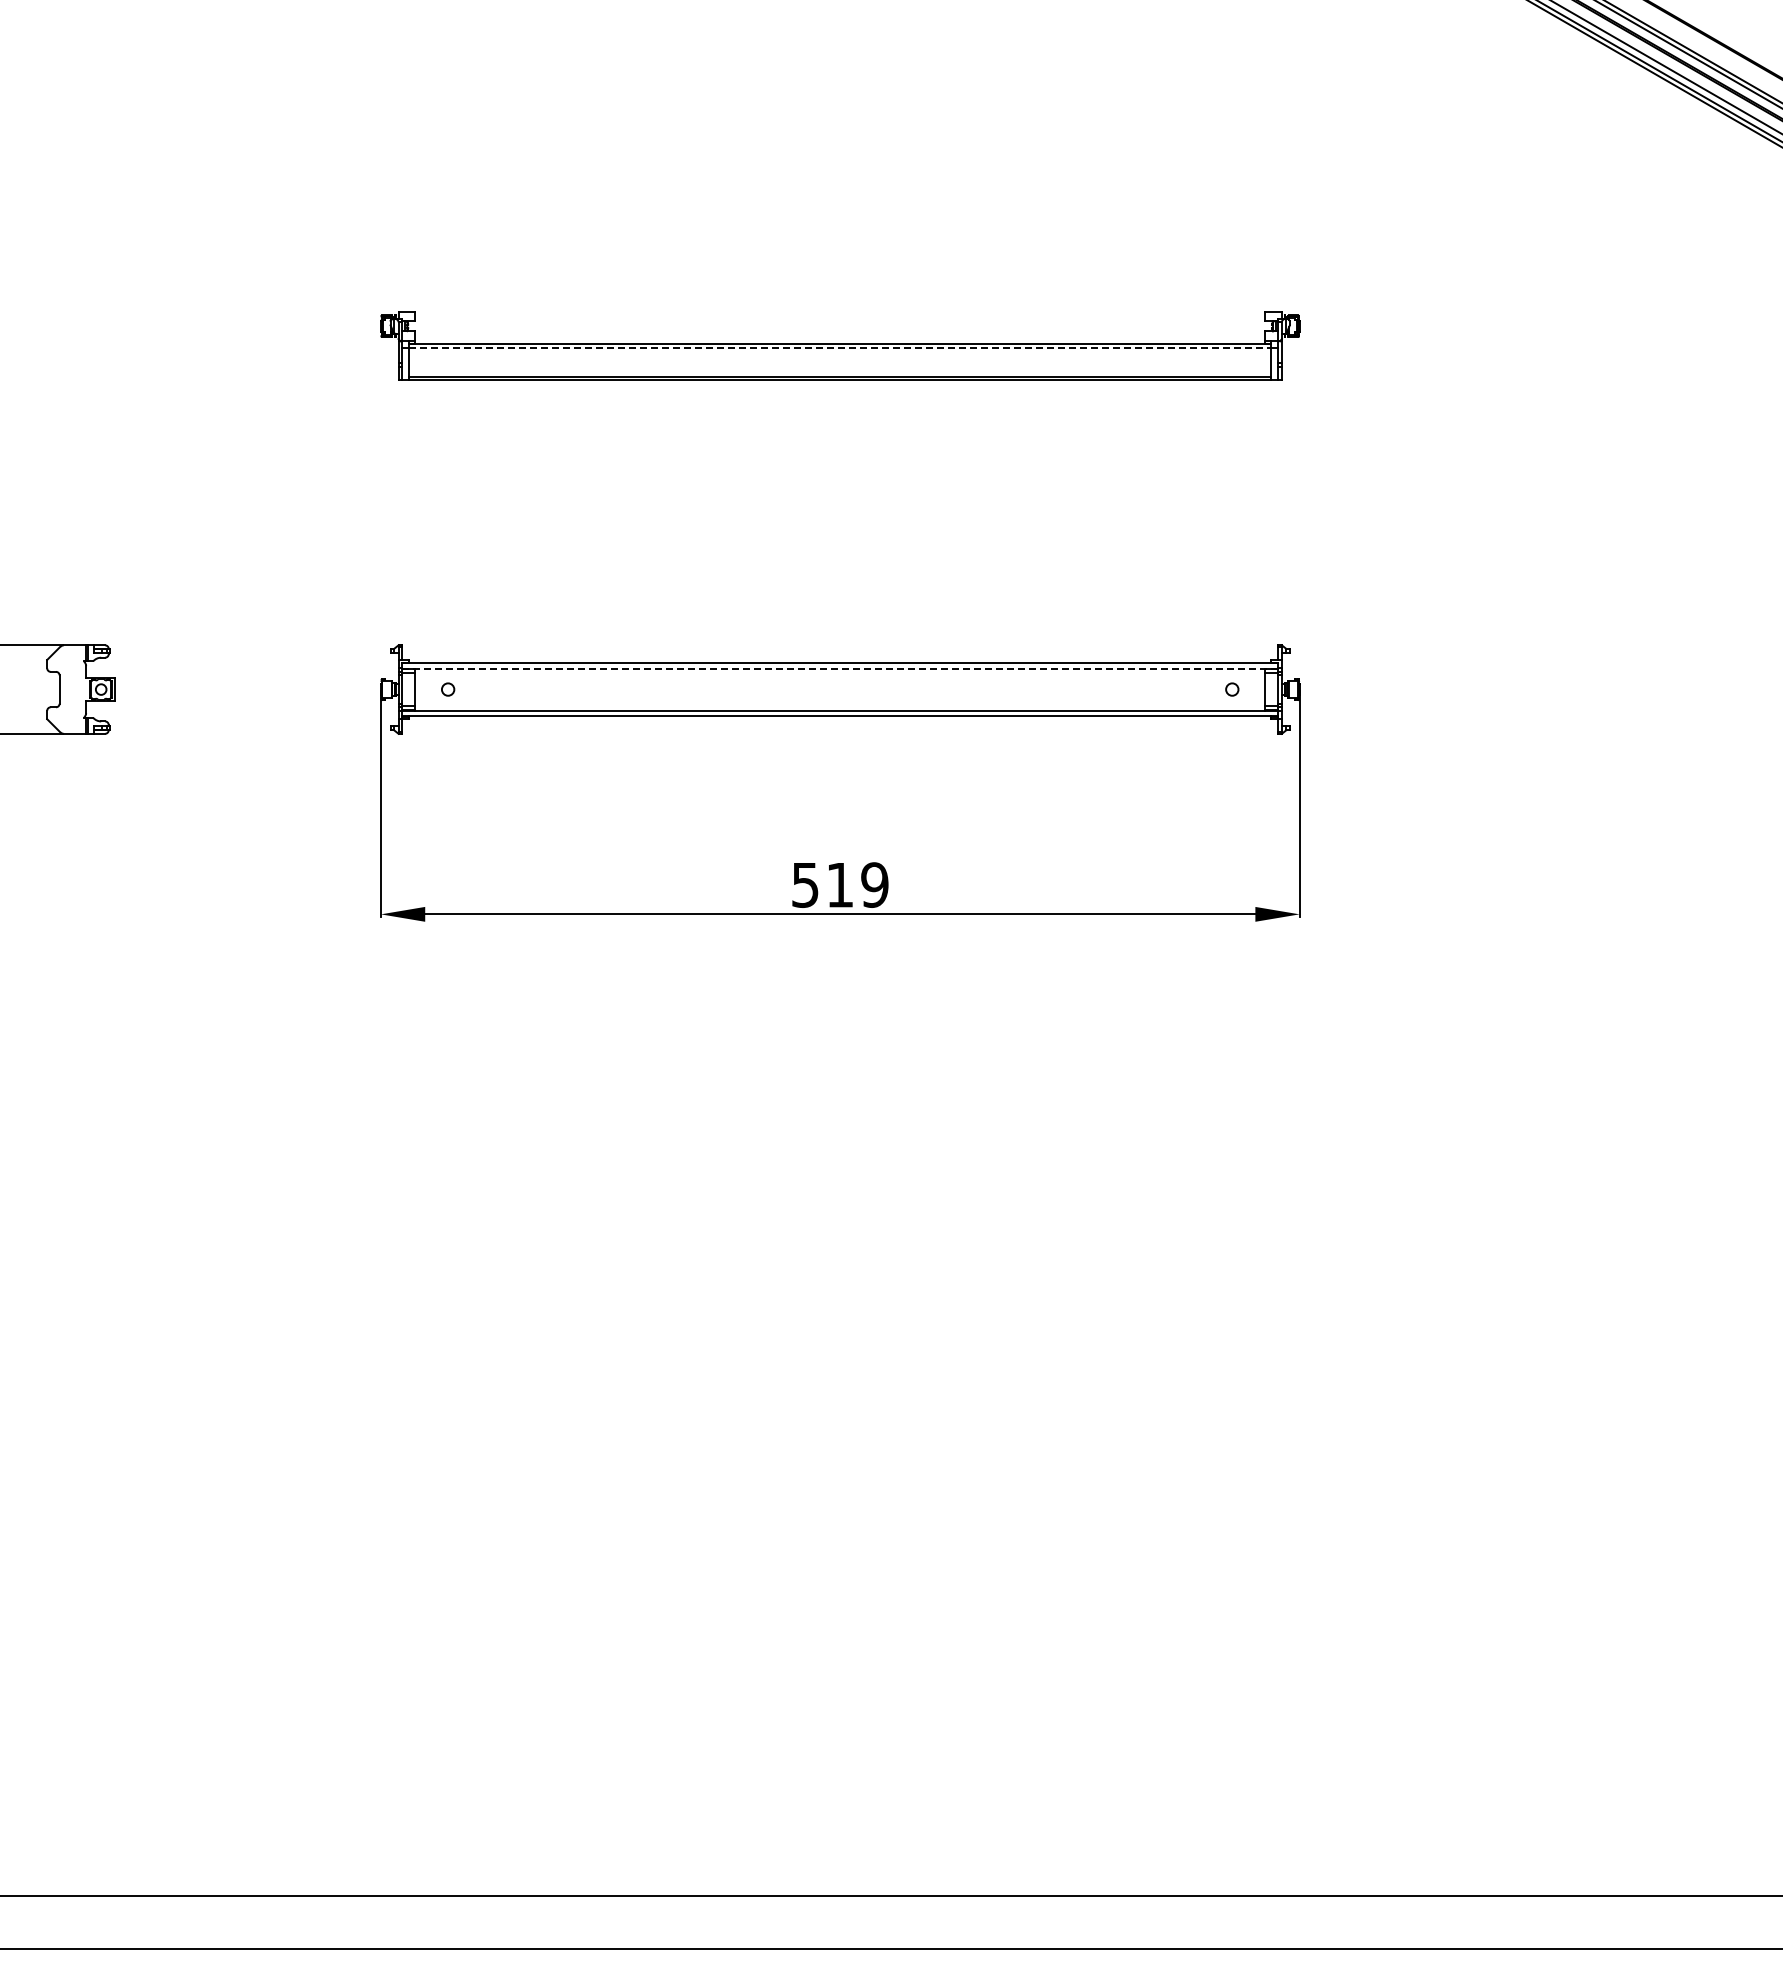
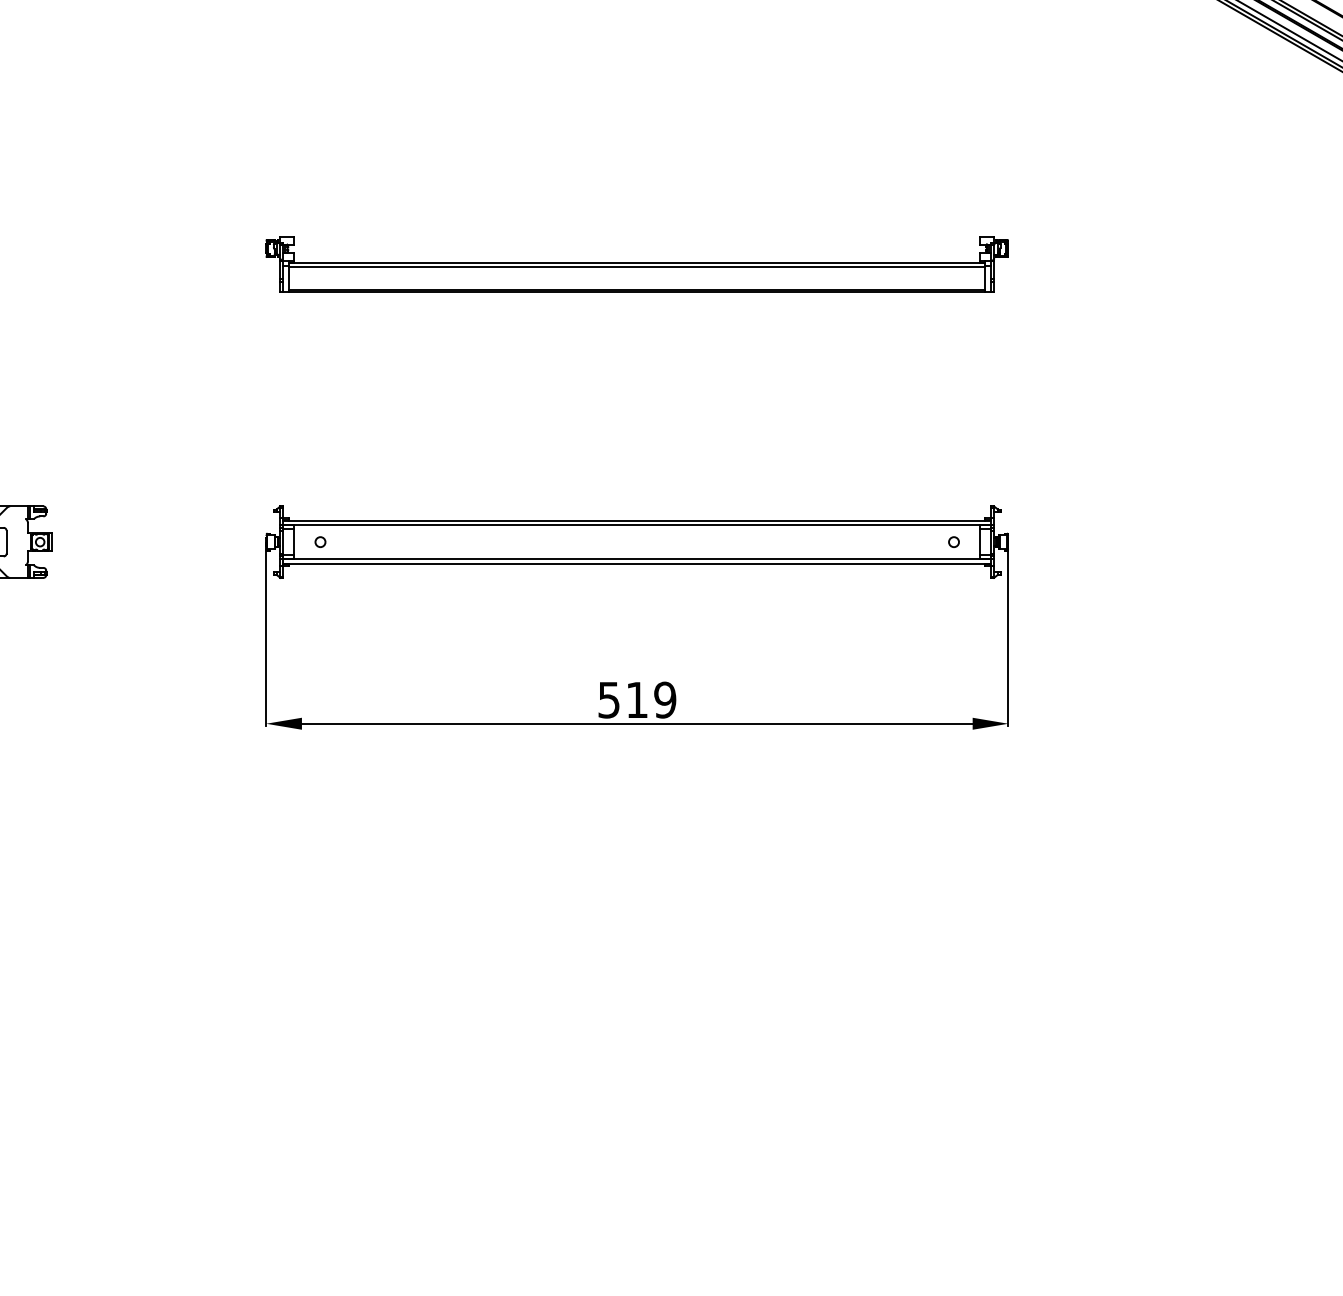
line: (840, 348) -> (637, 266), dashed -> solid
line: (840, 668) -> (637, 525), dashed -> solid

